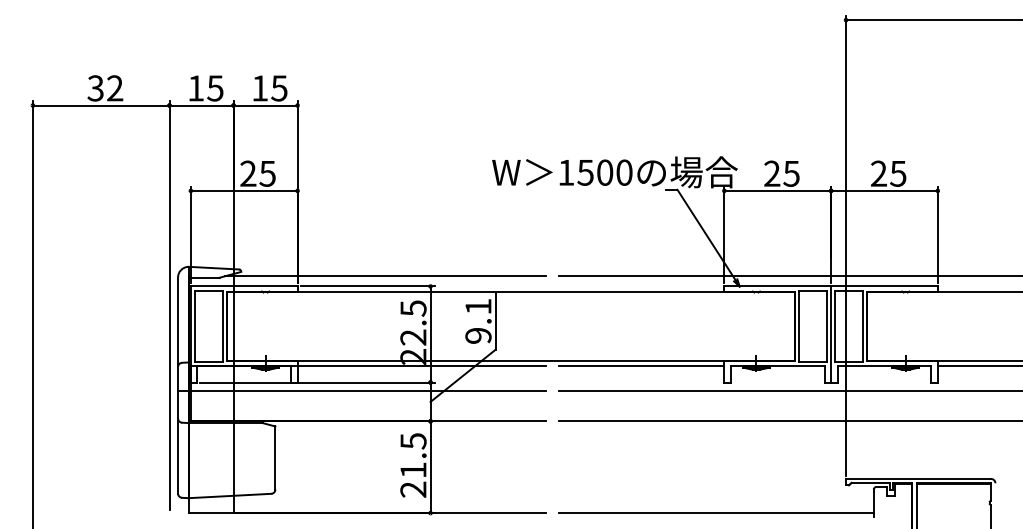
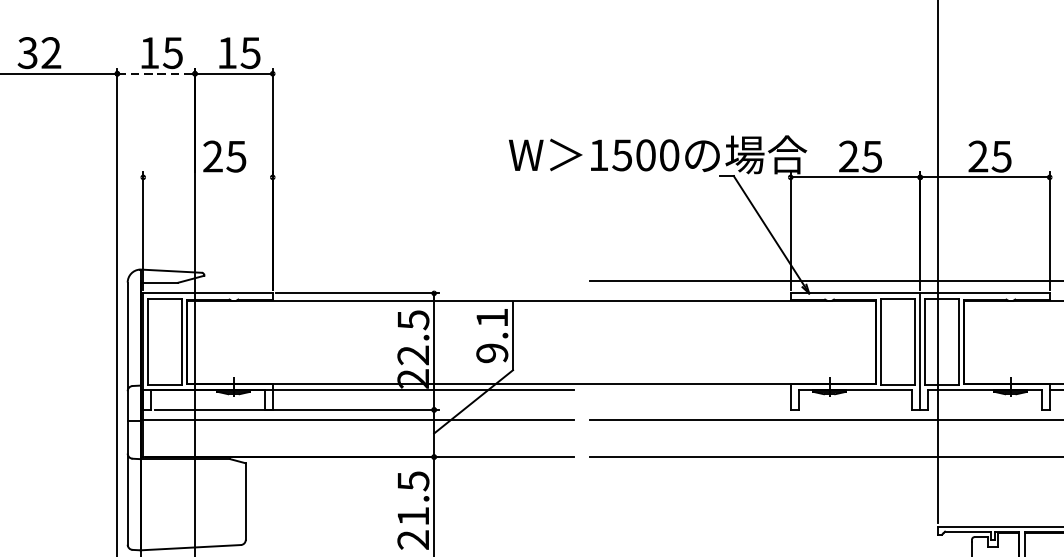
line: (202, 105) -> (157, 73), solid -> dashed
line: (243, 190) -> (207, 176), removed
line: (385, 276) -> (379, 281), removed
line: (641, 365) -> (690, 389), removed

